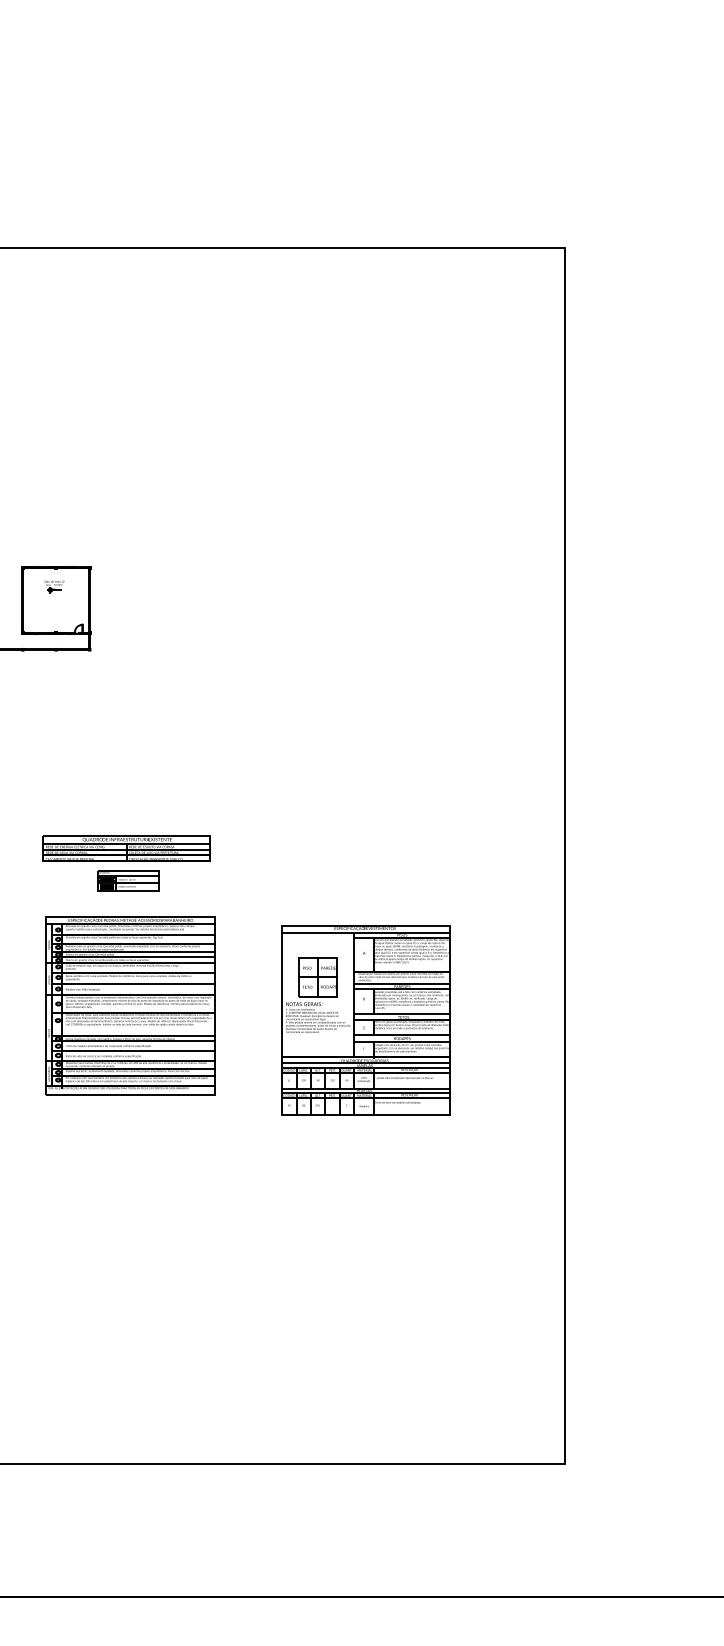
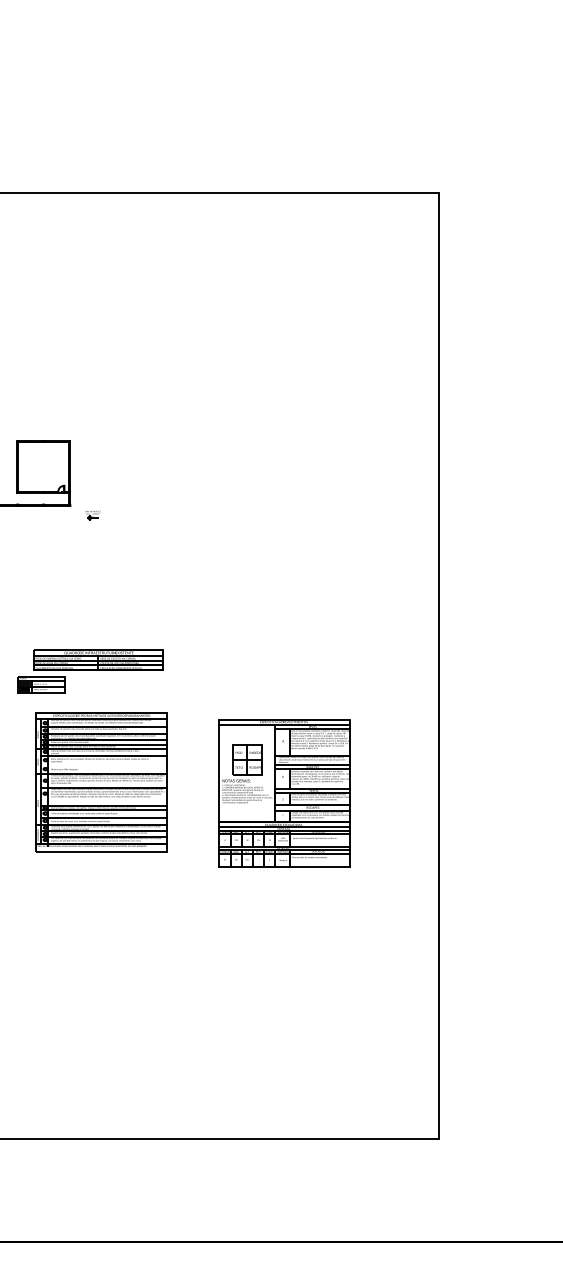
part: (54, 586) -> (92, 515), moved
part: (128, 880) -> (41, 684), moved
line: (133, 983) -> (103, 764), removed

